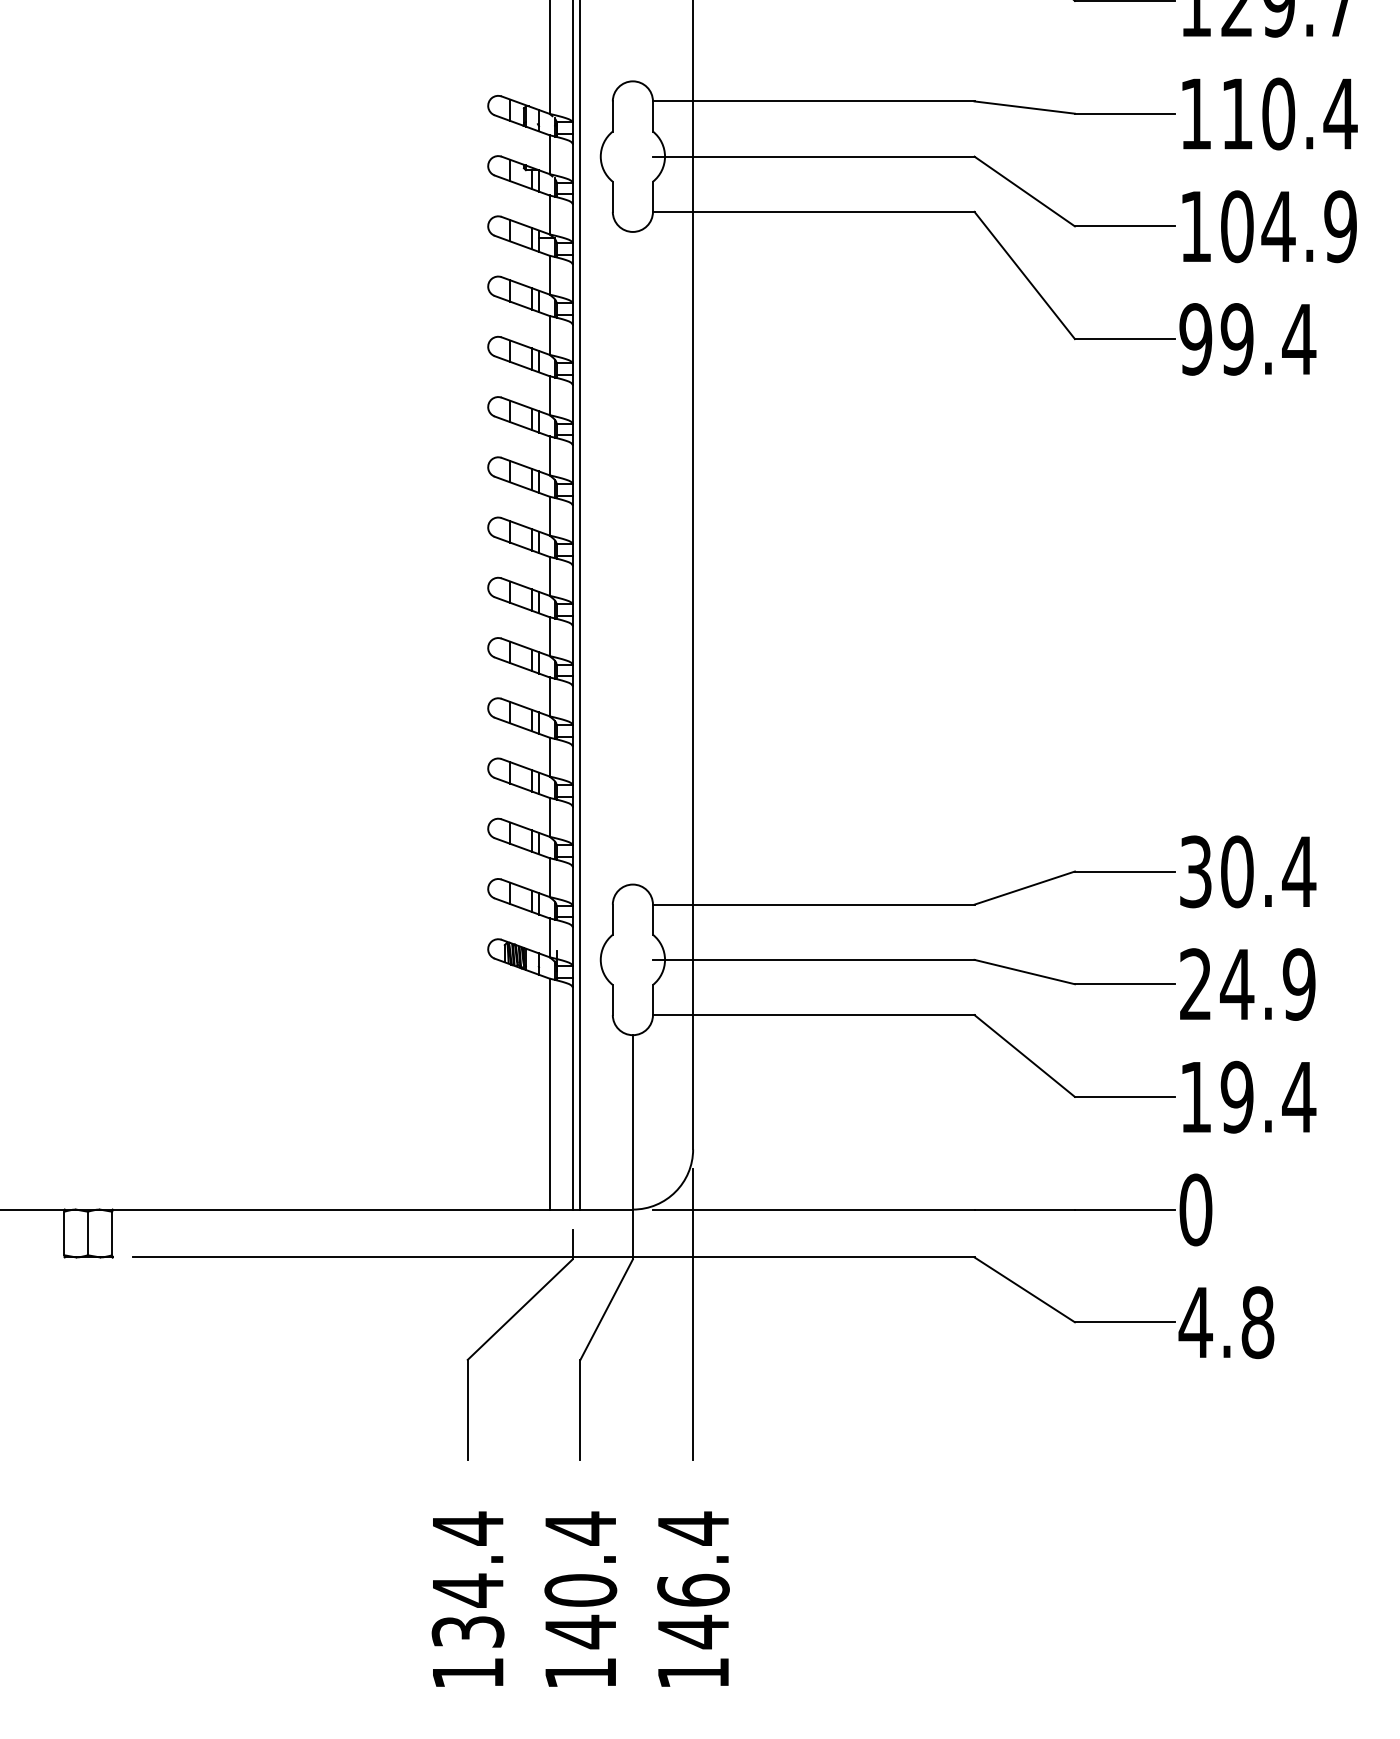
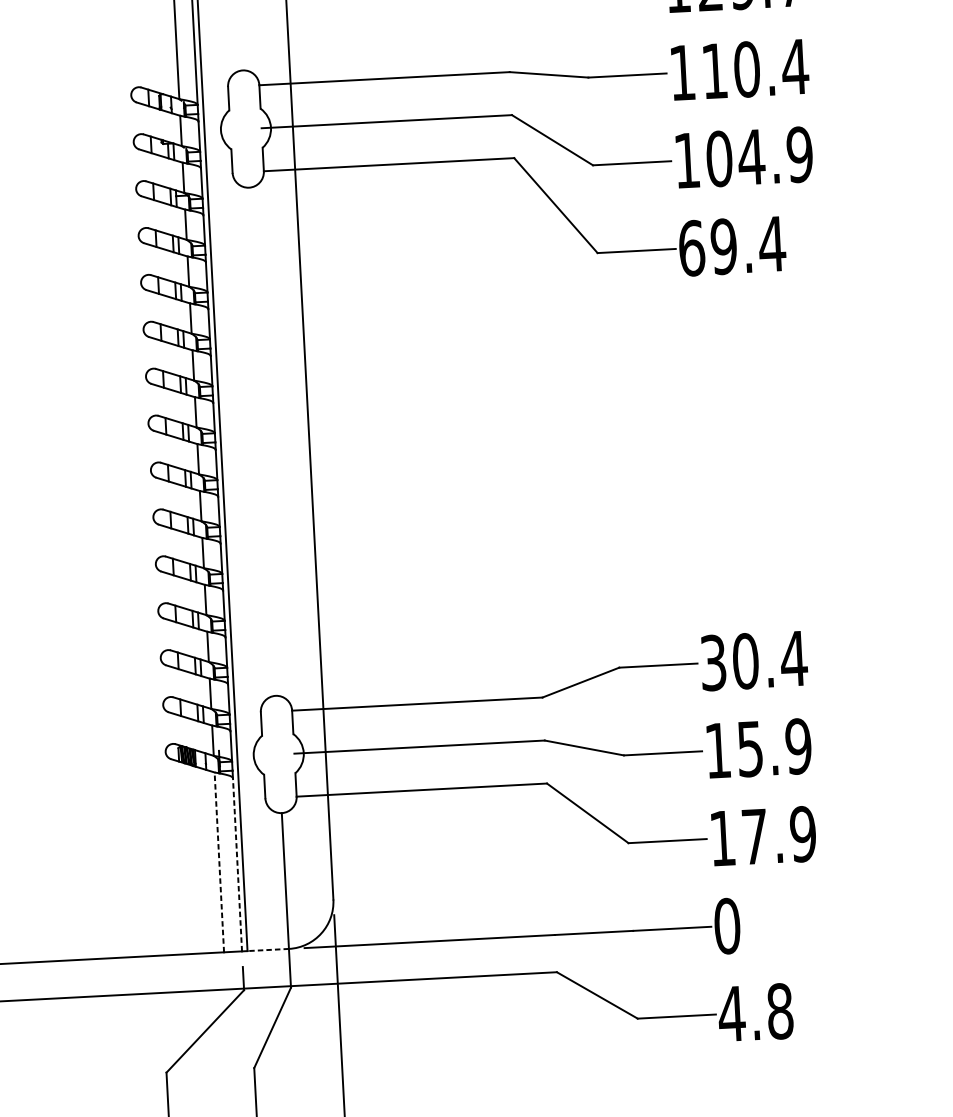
text: (1195, 339) -> (691, 248), 99.4 -> 69.4
text: (1217, 984) -> (734, 749), 24.9 -> 15.9
line: (549, 1093) -> (219, 861), solid -> dashed
text: (1268, 1096) -> (779, 834), 19.4 -> 17.9
line: (572, 1097) -> (237, 864), solid -> dashed
line: (606, 1209) -> (268, 949), solid -> dashed

